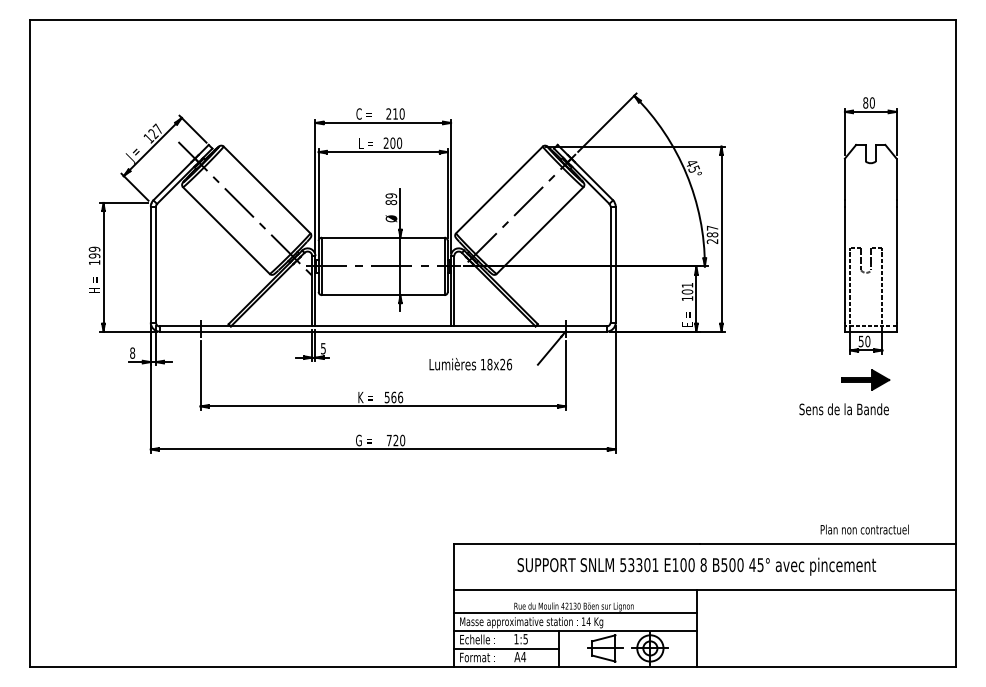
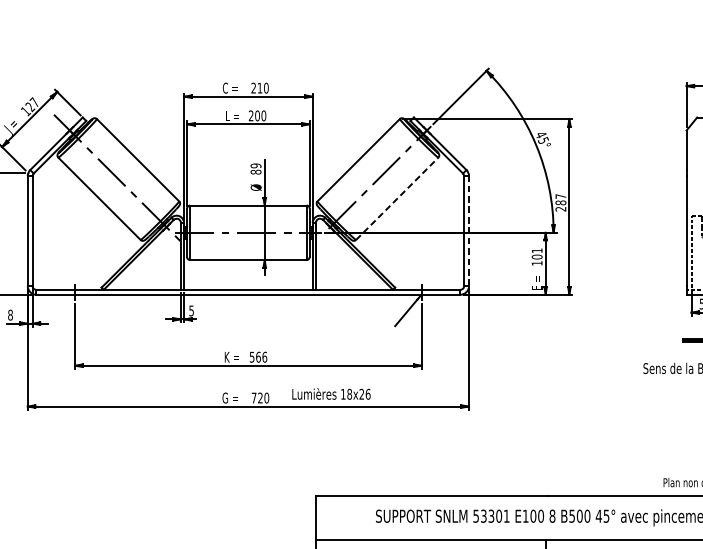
line: (540, 230) -> (397, 198), solid -> dashed
line: (615, 264) -> (468, 230), solid -> dashed
text: (470, 364) -> (331, 394), moved

